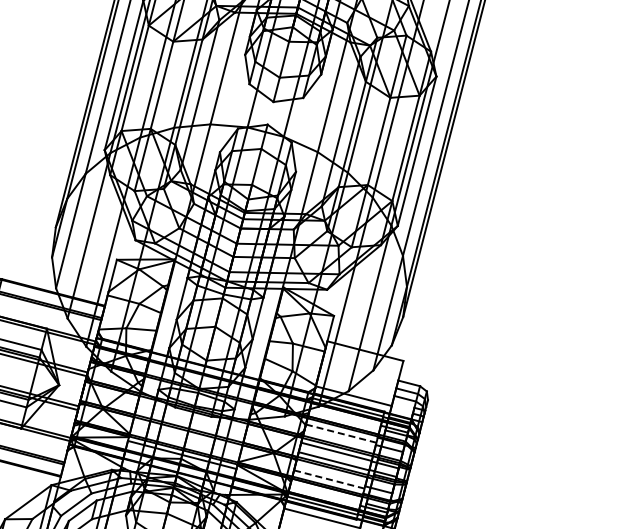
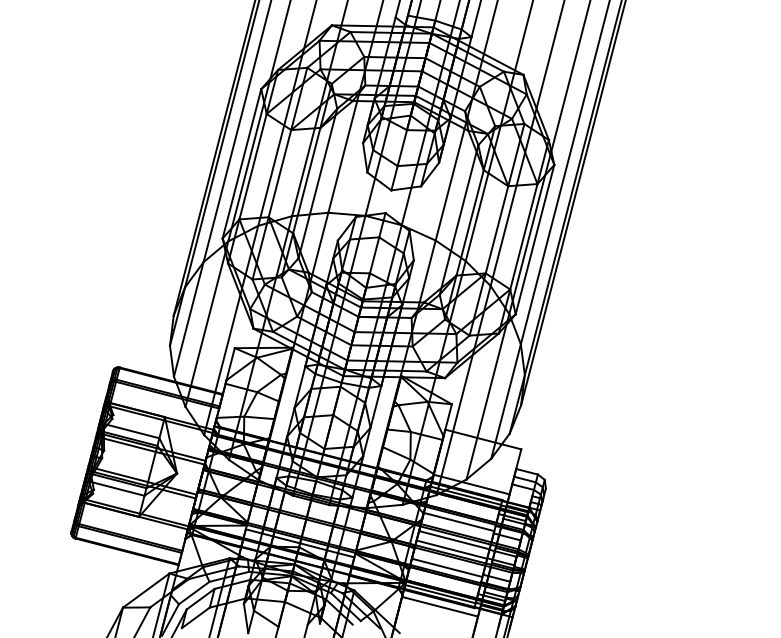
line: (341, 434) -> (459, 522), dashed -> solid
line: (329, 480) -> (447, 568), dashed -> solid

